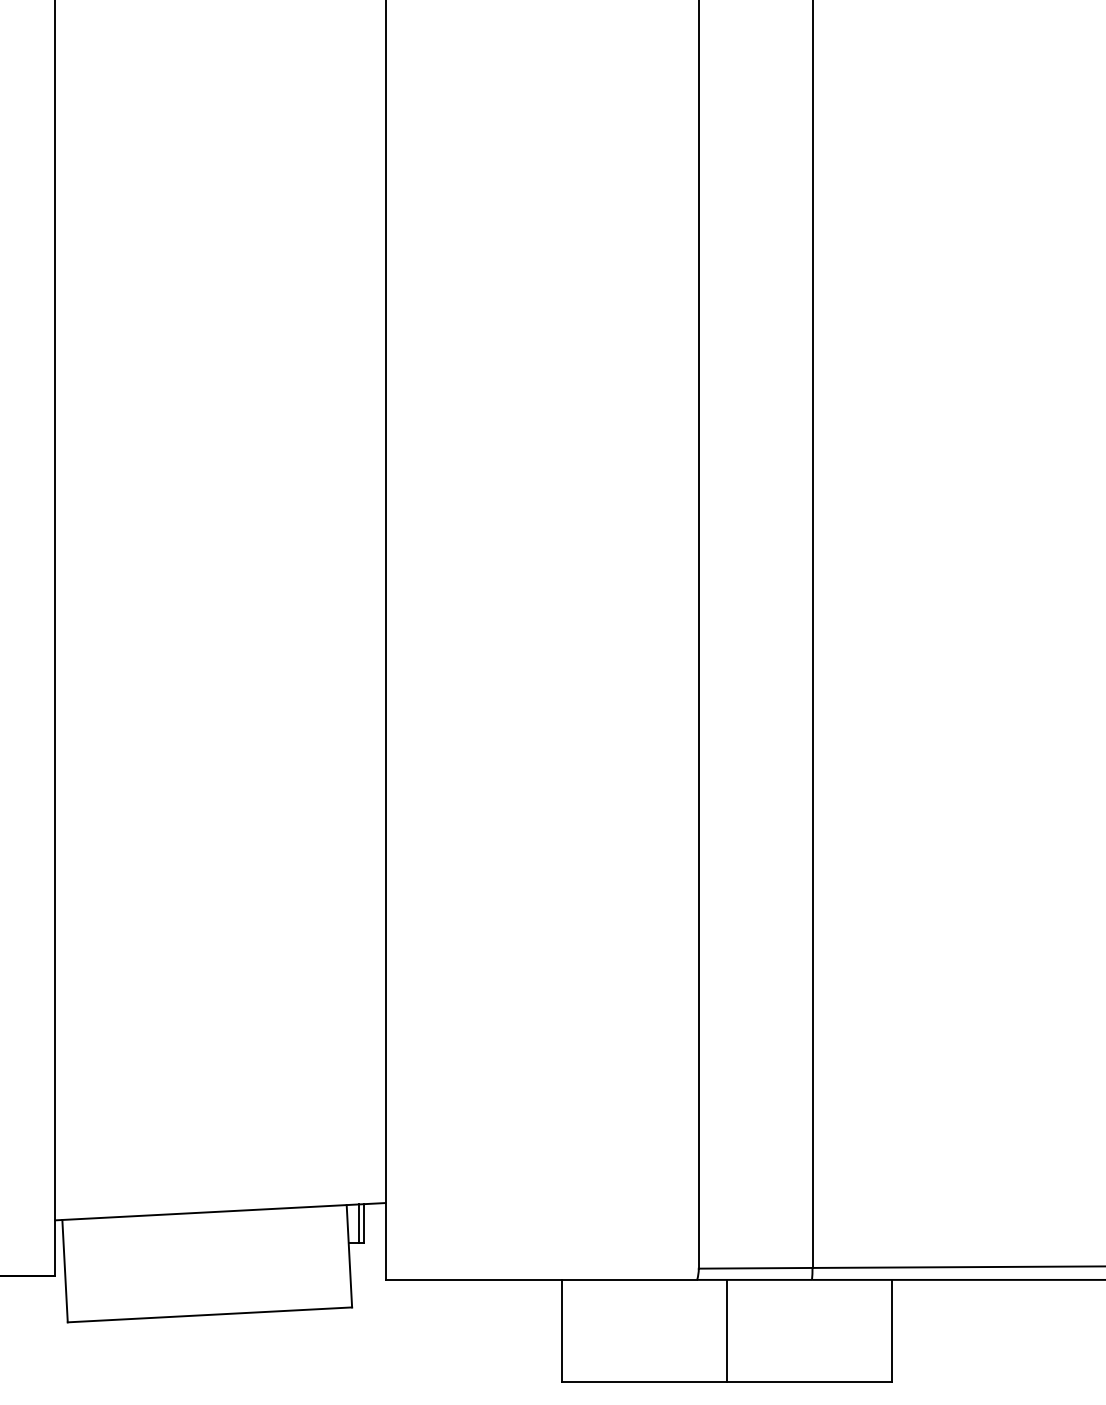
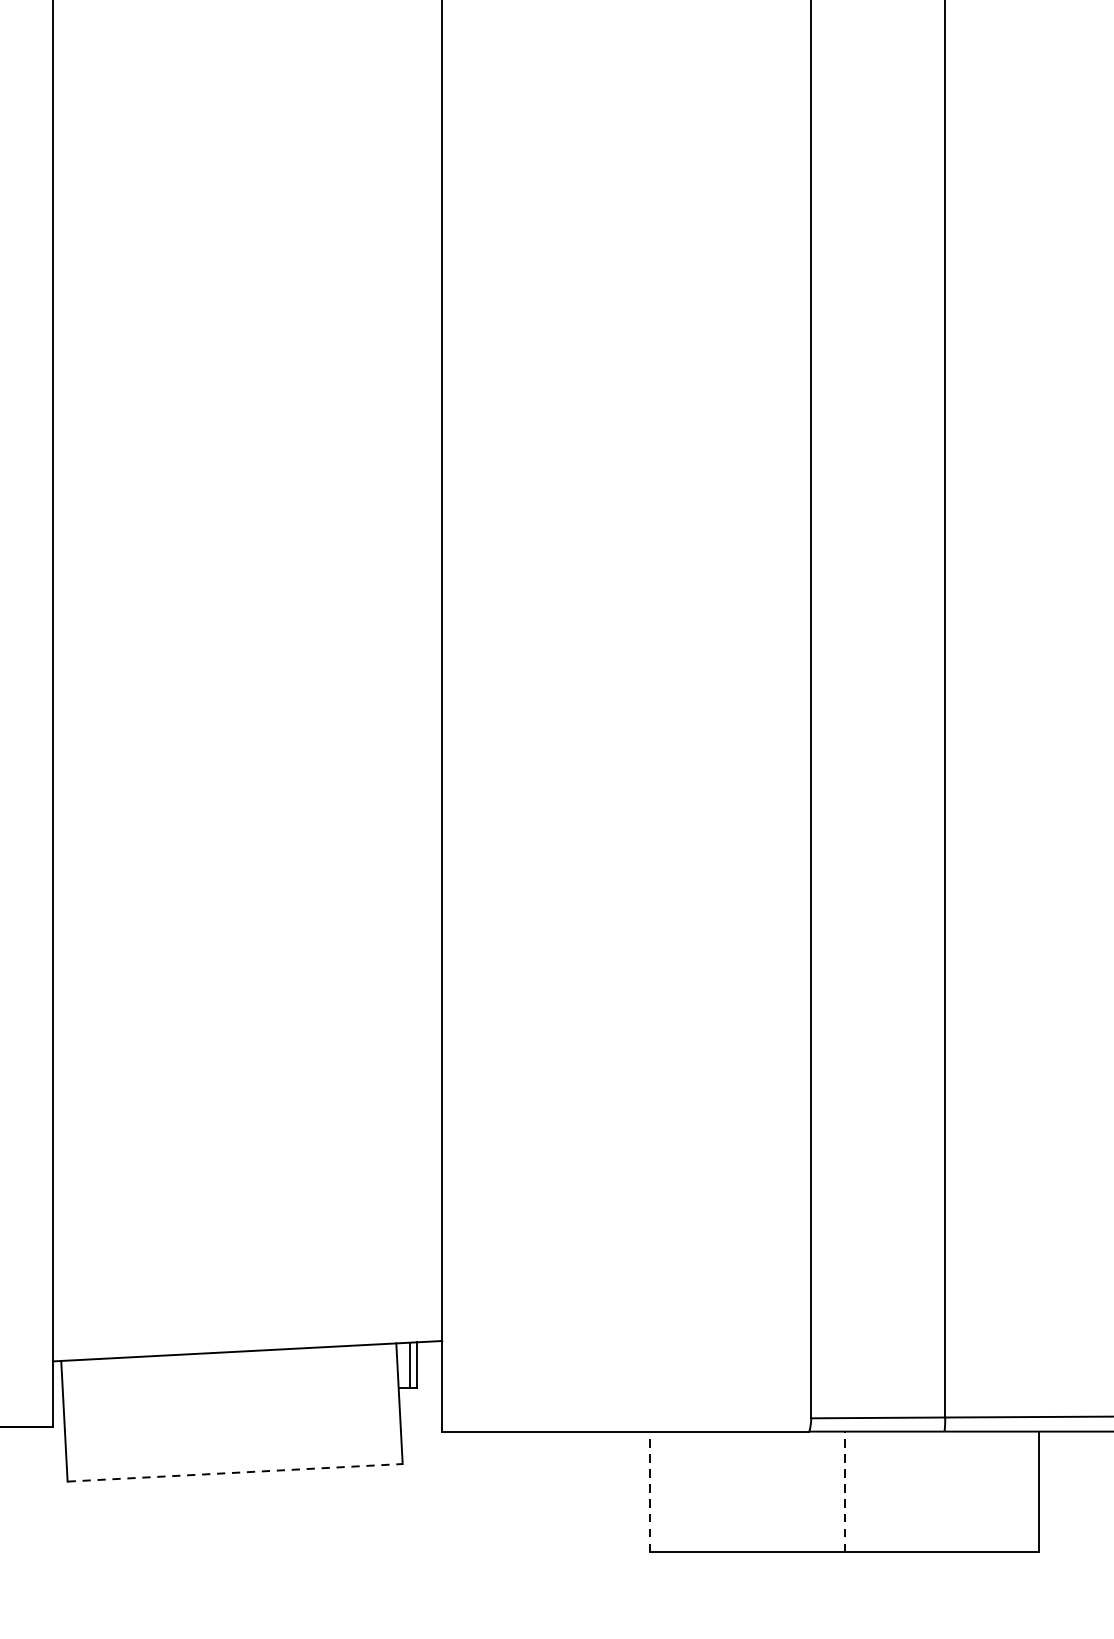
line: (210, 1314) -> (235, 1472), solid -> dashed
line: (562, 1330) -> (650, 1491), solid -> dashed
line: (727, 1330) -> (845, 1491), solid -> dashed

